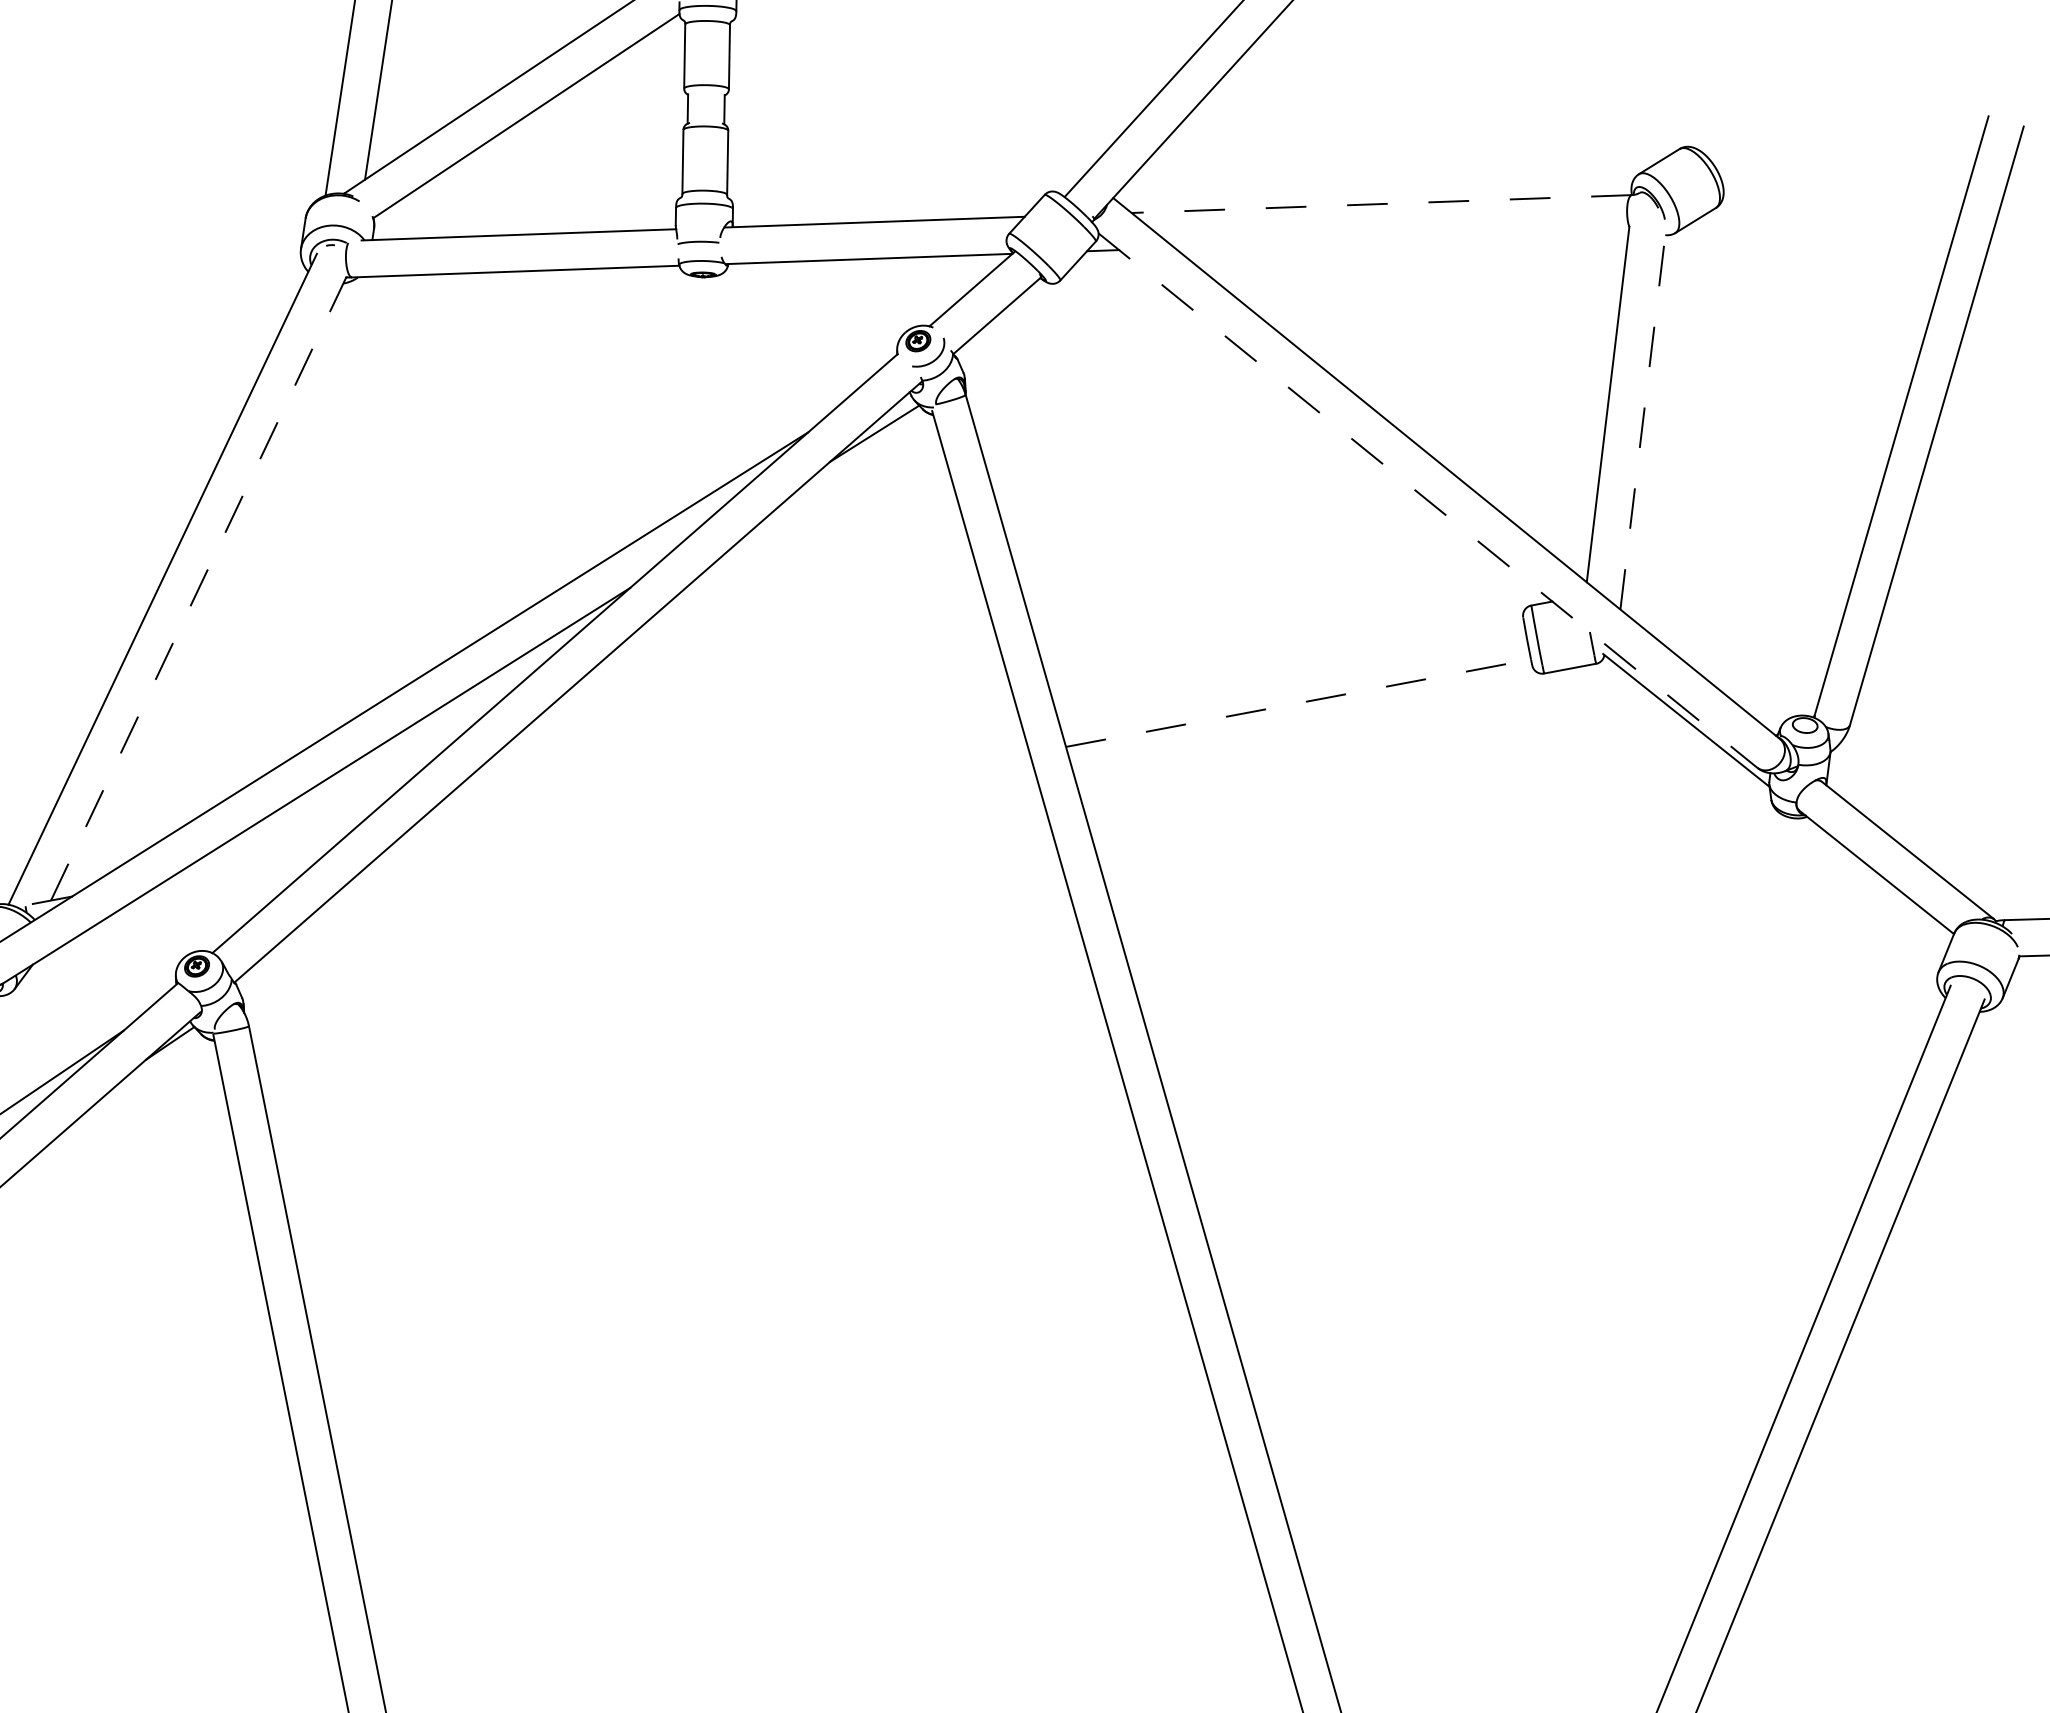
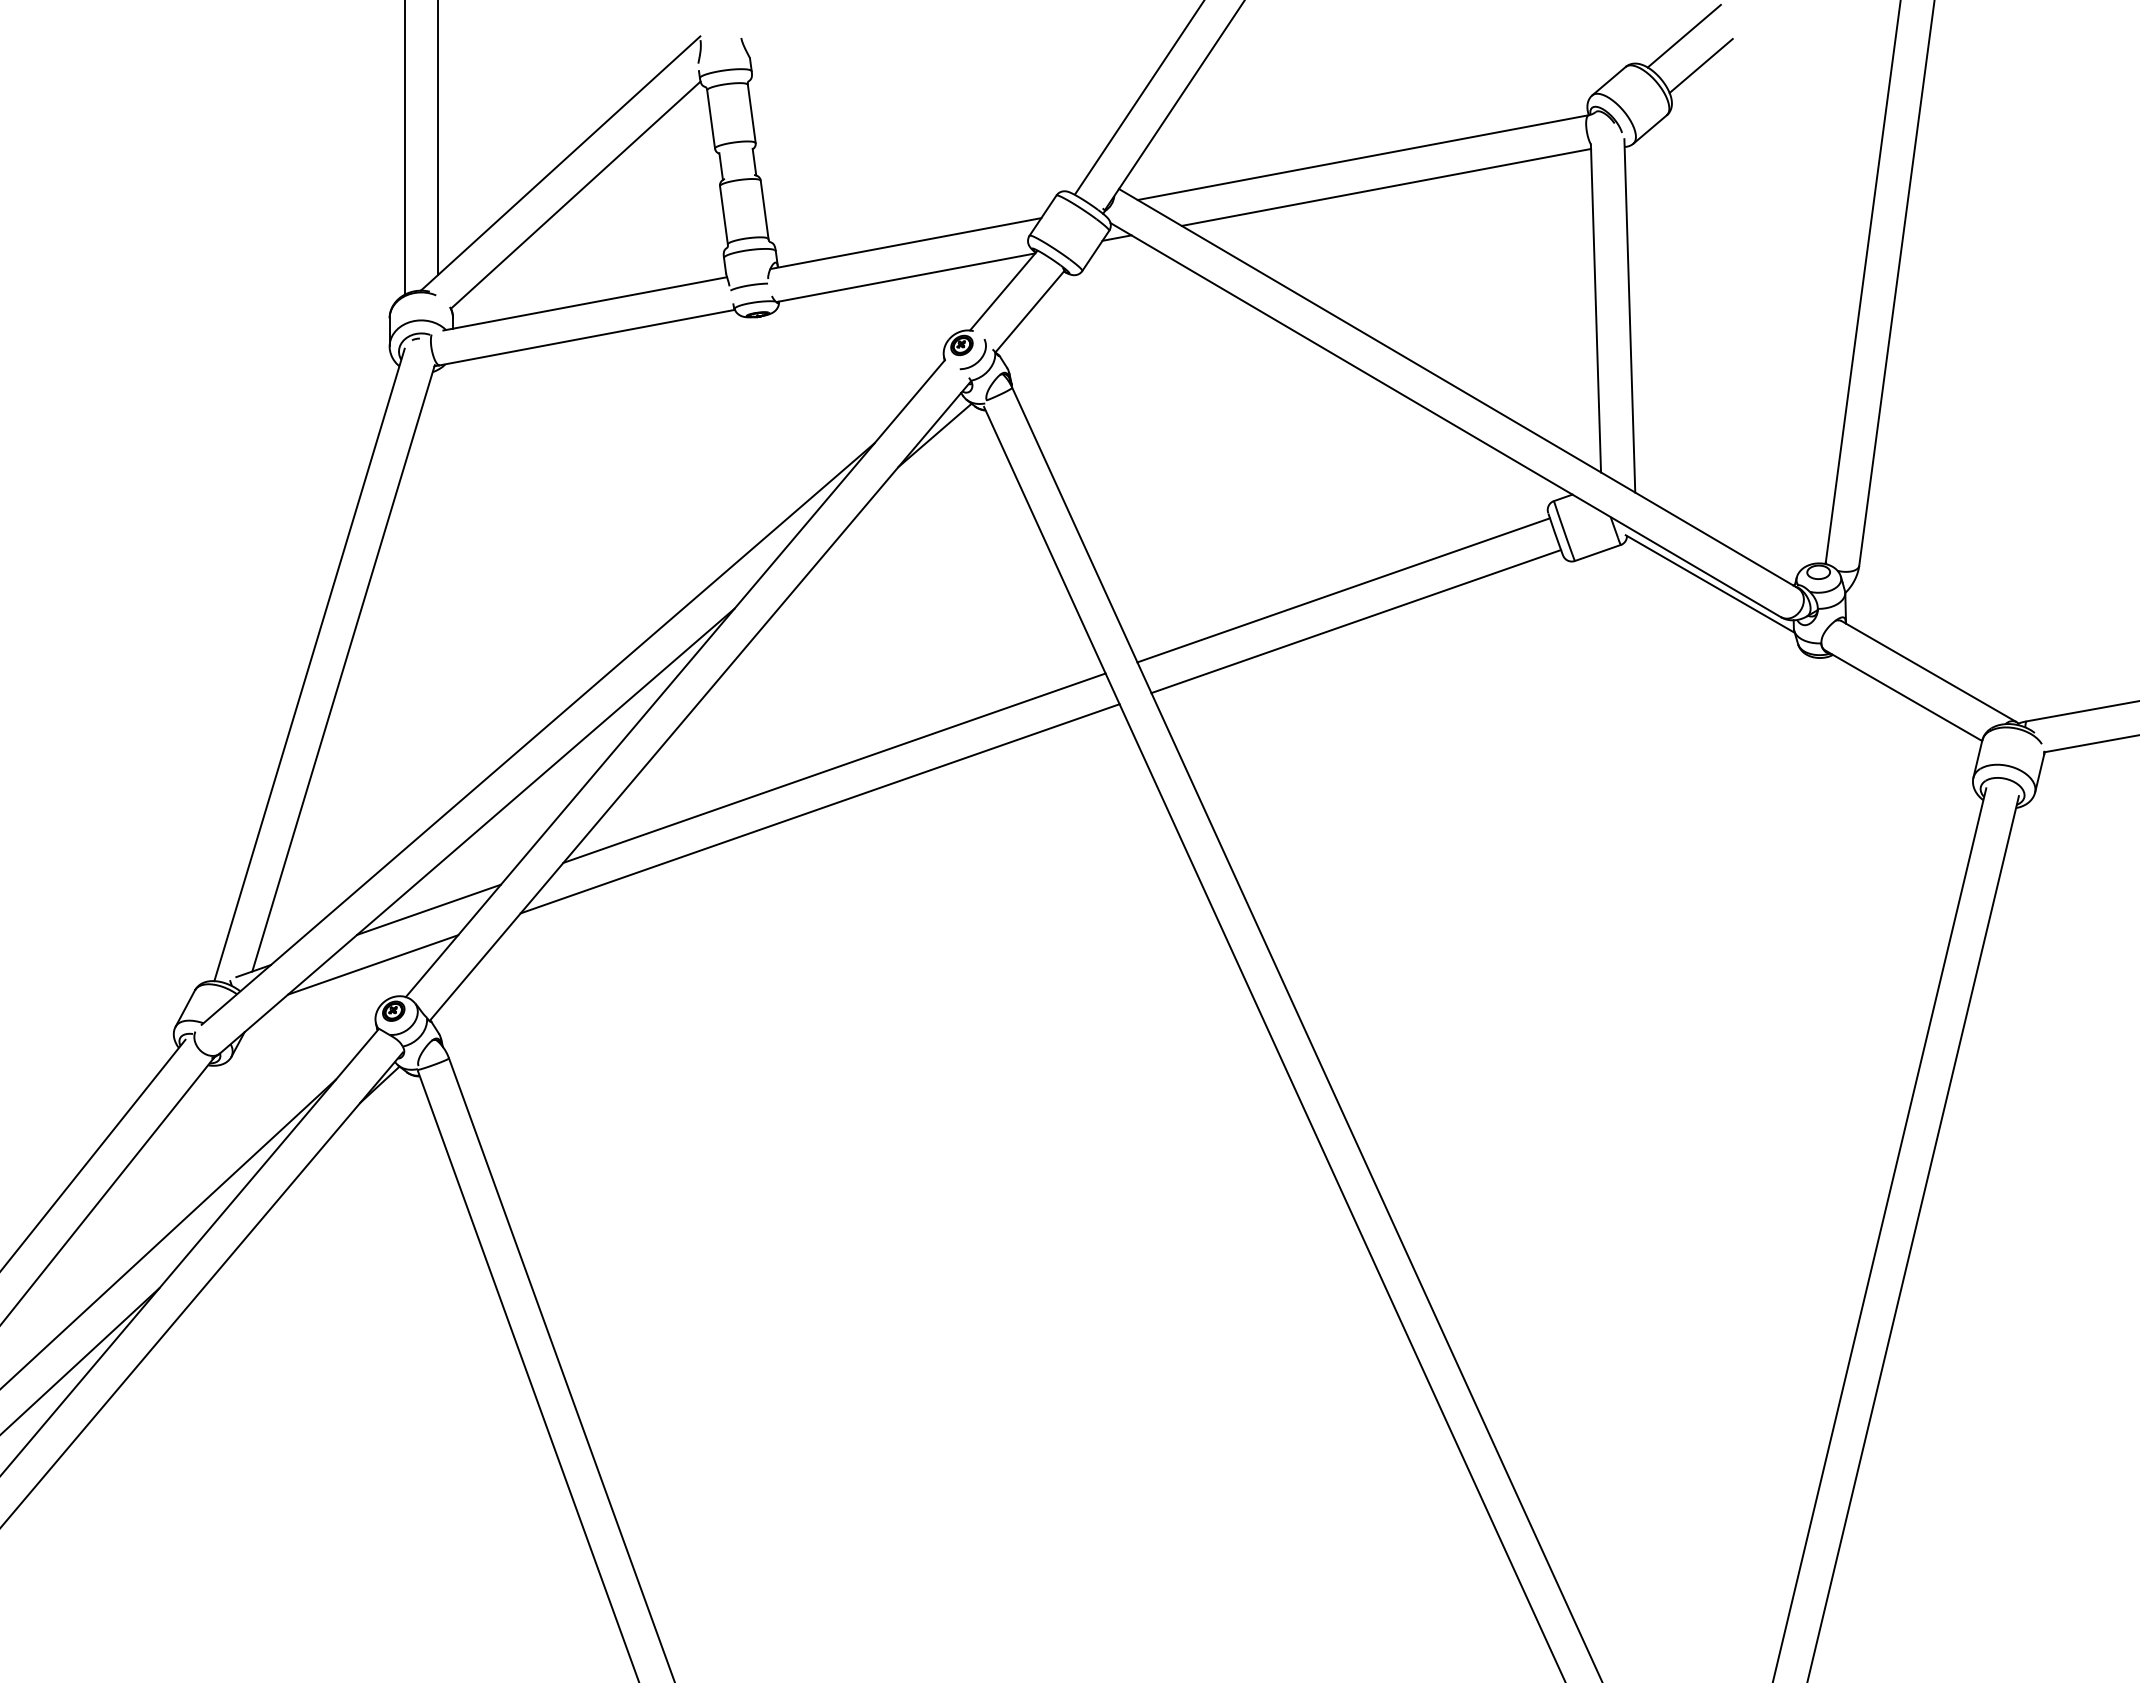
line: (1746, 124) -> (1683, 35), added
line: (1760, 159) -> (1700, 65), added
line: (1380, 203) -> (1362, 157), dashed -> solid
line: (1402, 238) -> (1386, 186), added
line: (1643, 417) -> (1629, 315), dashed -> solid
line: (1427, 500) -> (1445, 420), dashed -> solid
line: (198, 588) -> (343, 668), dashed -> solid
line: (1289, 667) -> (1343, 590), added
line: (1298, 703) -> (1356, 621), dashed -> solid
line: (712, 775) -> (834, 767), added
line: (689, 817) -> (819, 808), added
line: (251, 862) -> (428, 909), added
line: (182, 912) -> (373, 964), added

